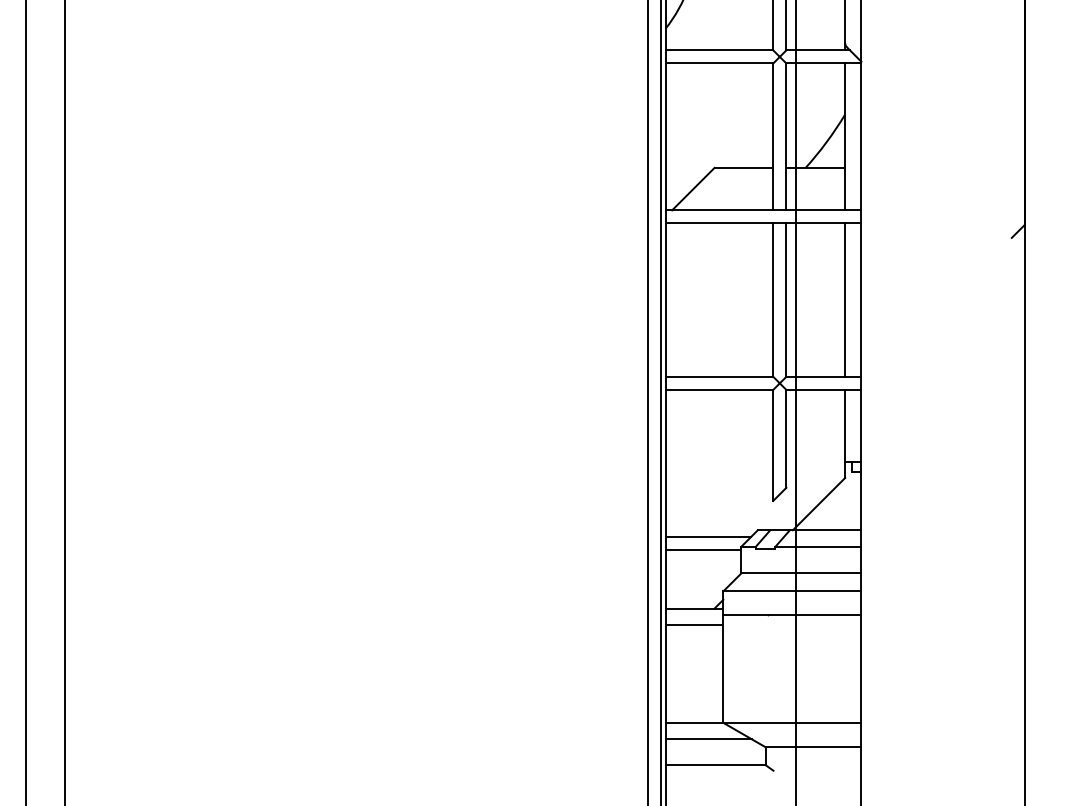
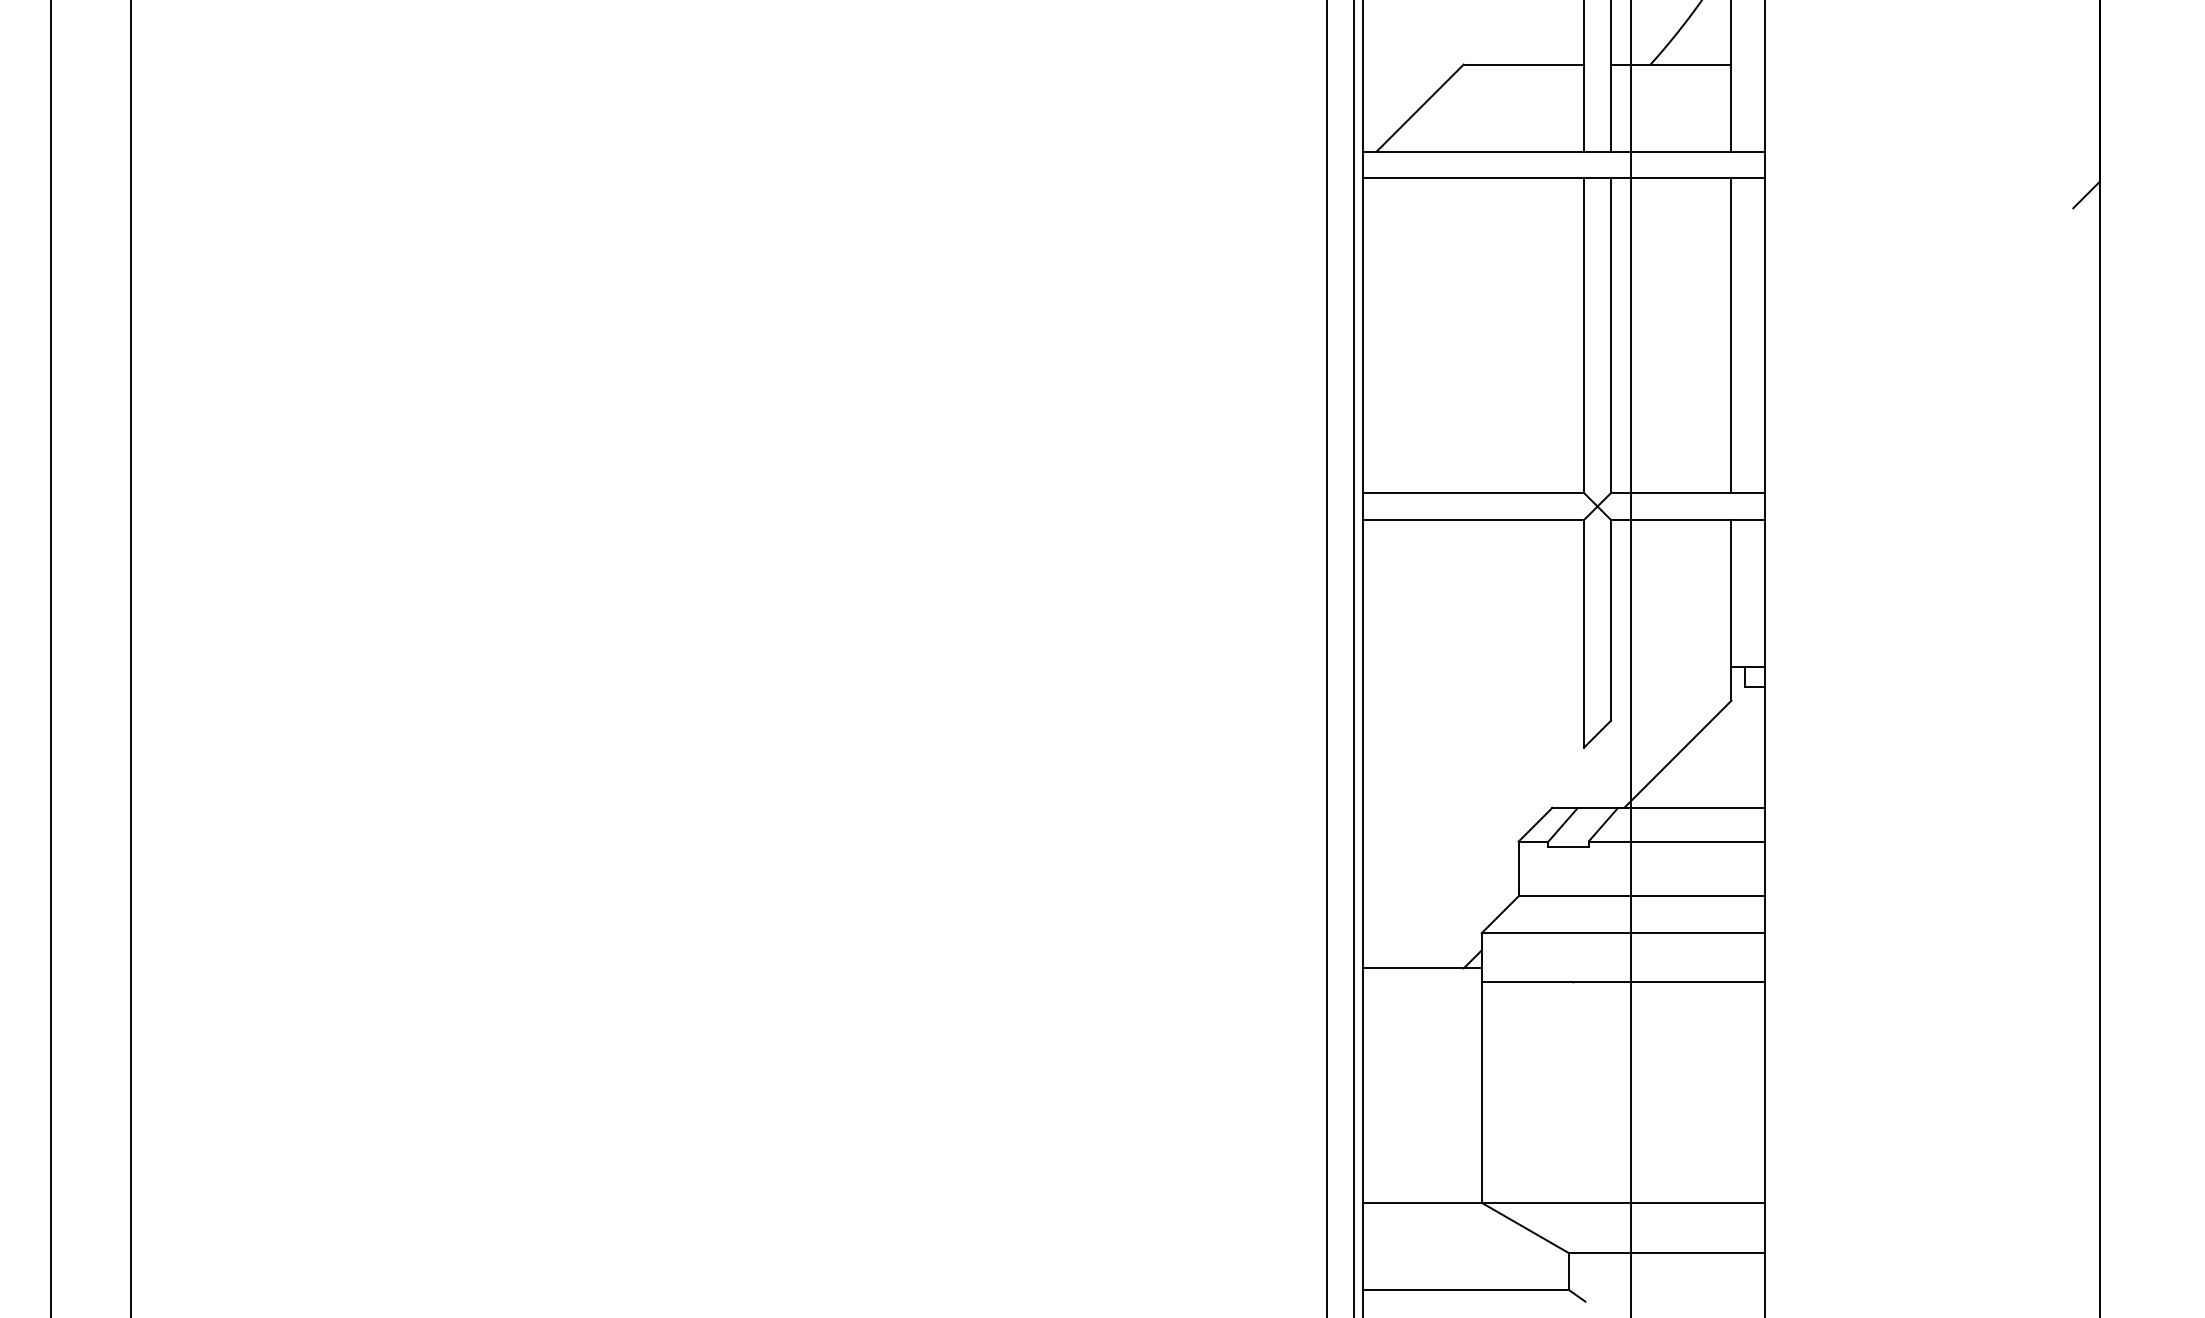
line: (708, 536) -> (1451, 820), removed
line: (703, 549) -> (1440, 847), removed
line: (694, 624) -> (1422, 1001), removed
line: (708, 739) -> (1451, 1236), removed

